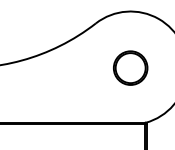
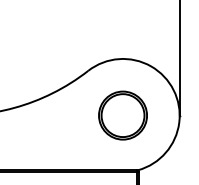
part: (130, 68) -> (122, 115), size x1.43

